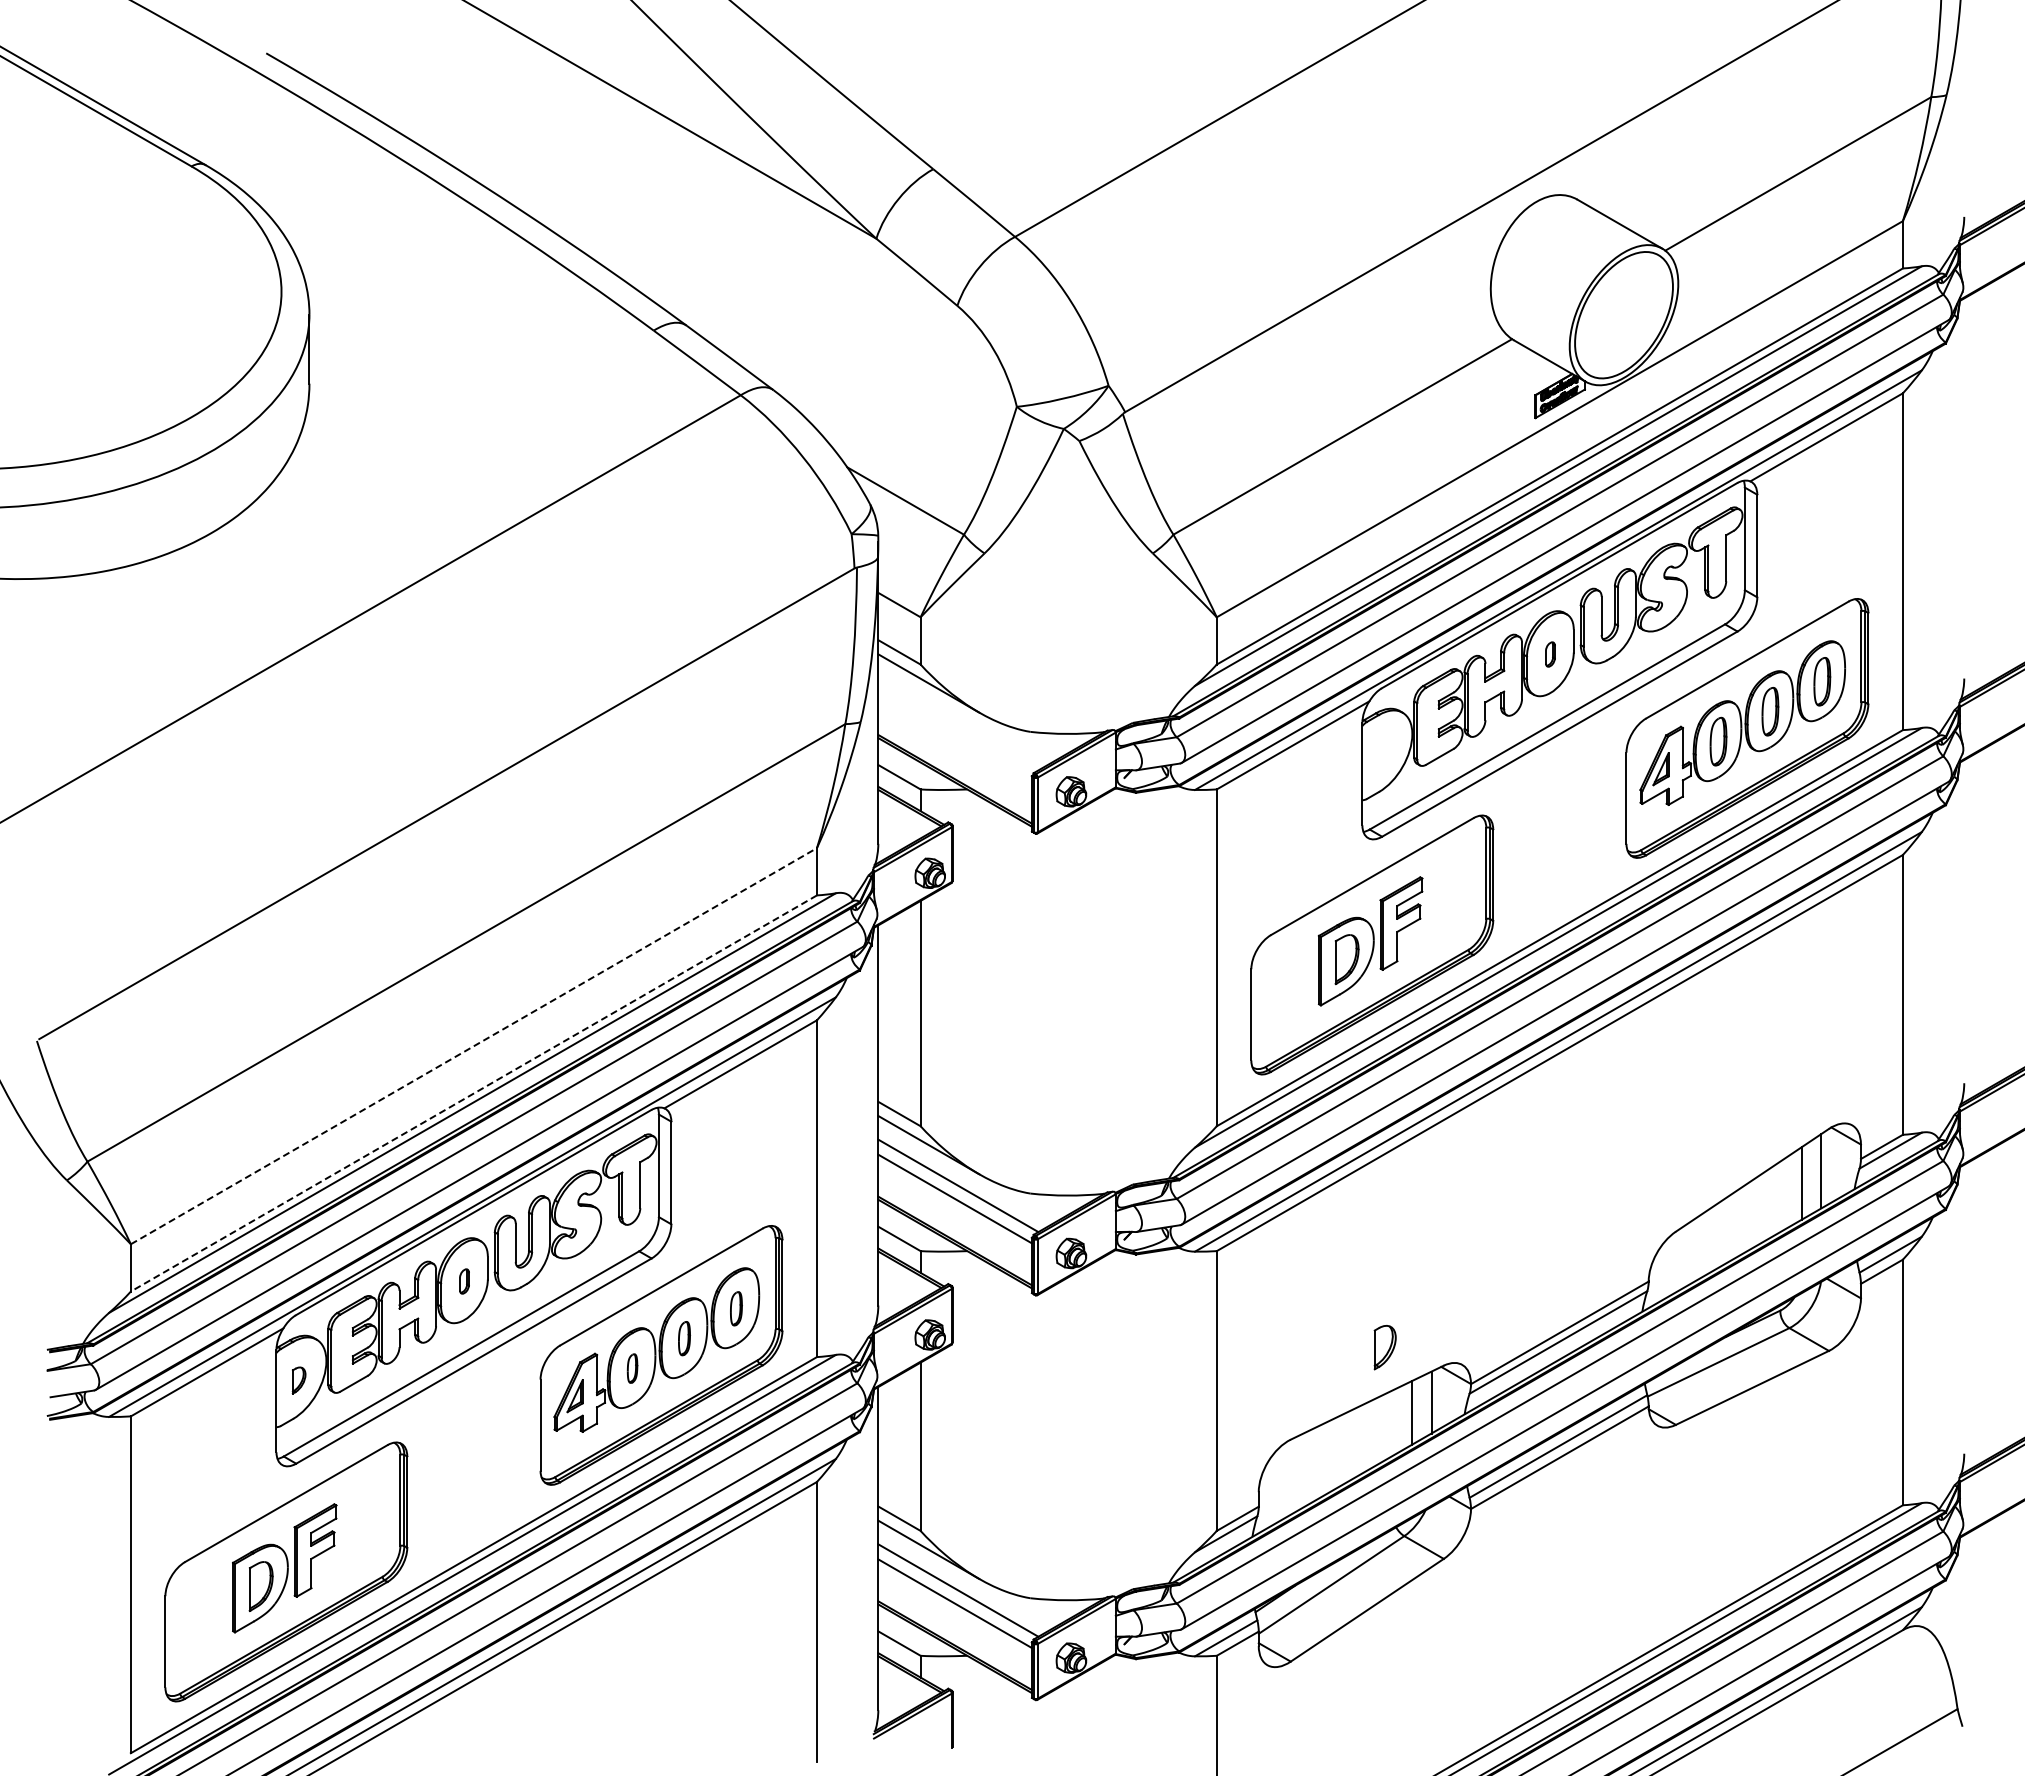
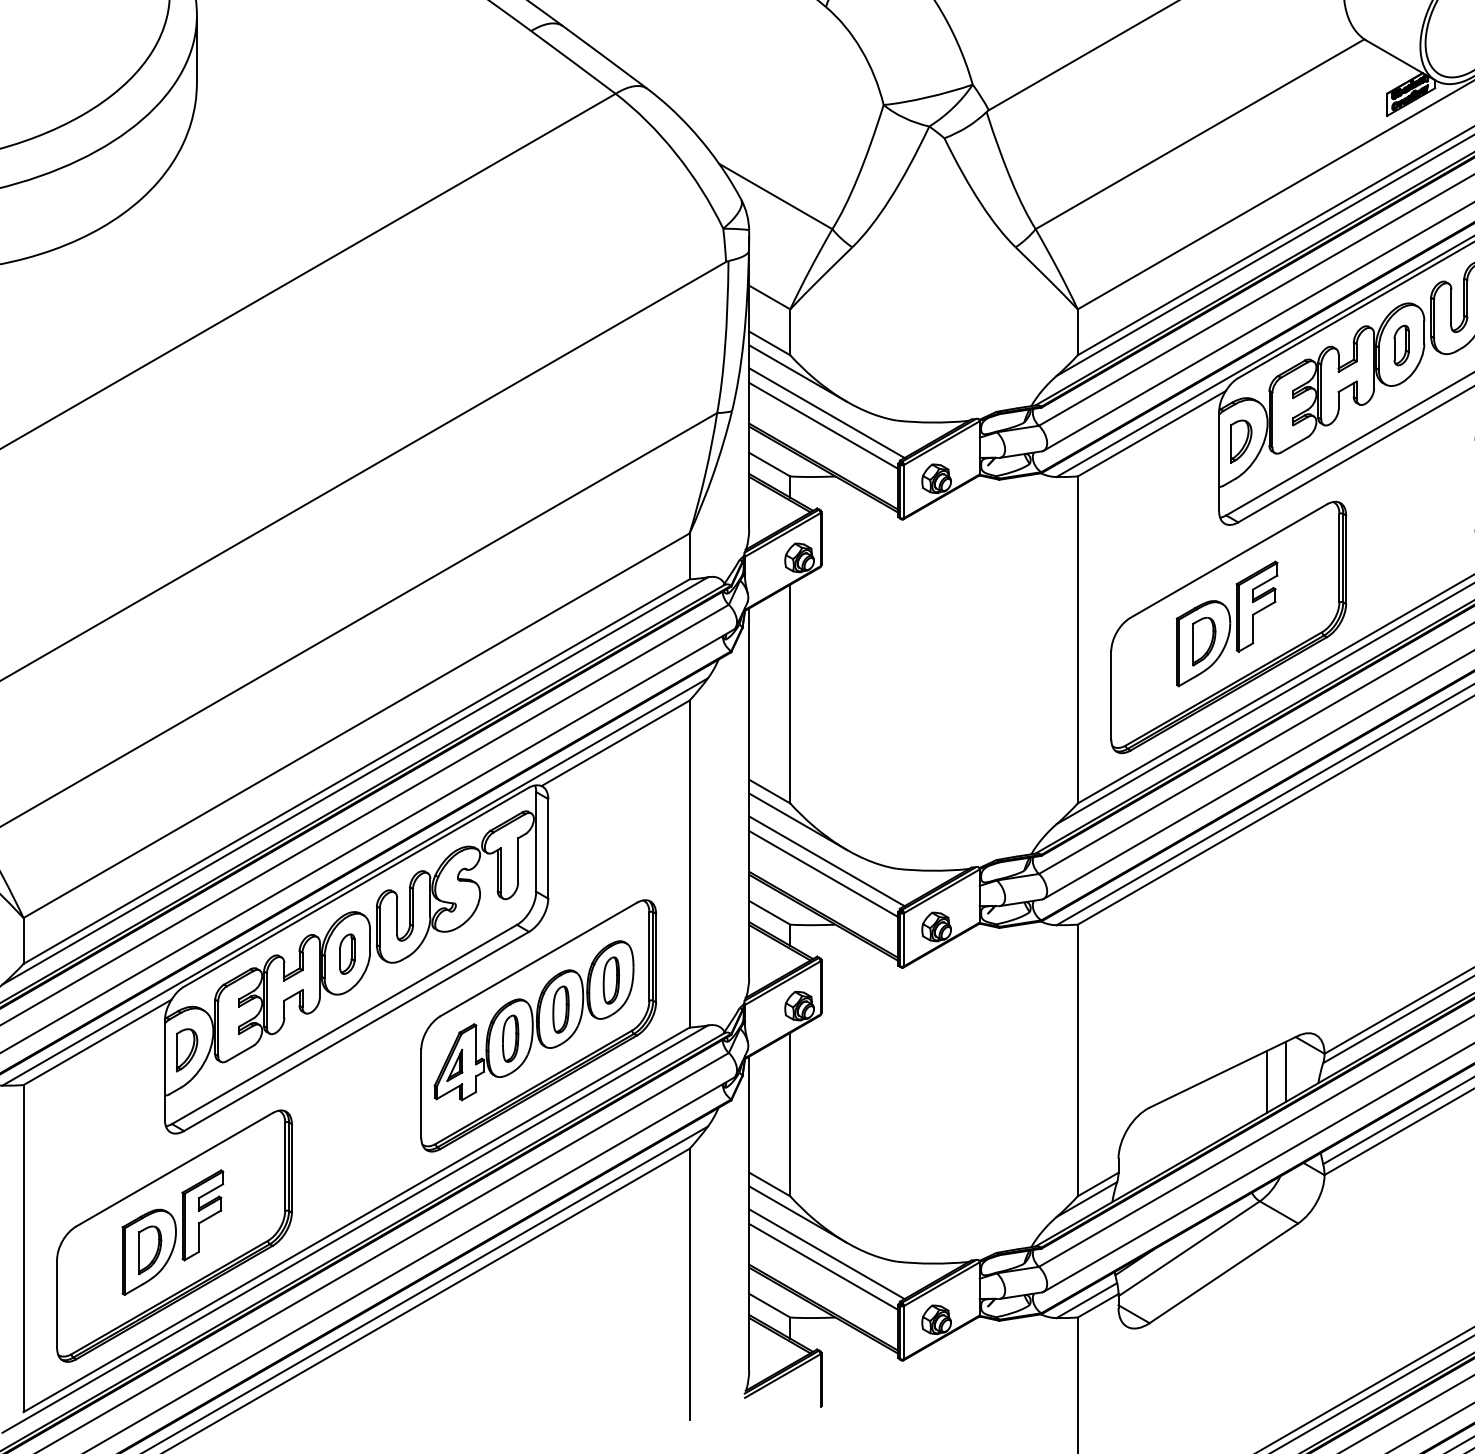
part: (1550, 654) -> (1401, 345), size x1.67
line: (958, 723) -> (827, 412), added
line: (954, 737) -> (823, 426), added
line: (474, 1045) -> (357, 725), dashed -> solid
line: (473, 1093) -> (356, 771), dashed -> solid
part: (464, 1281) -> (347, 954), size x1.67
part: (736, 1308) -> (611, 980), size x1.43
part: (684, 1338) -> (561, 1009), size x1.43
part: (1384, 1347) -> (1240, 441), moved
part: (632, 1368) -> (510, 1038), size x1.67
part: (298, 1380) -> (186, 1050), size x1.67

